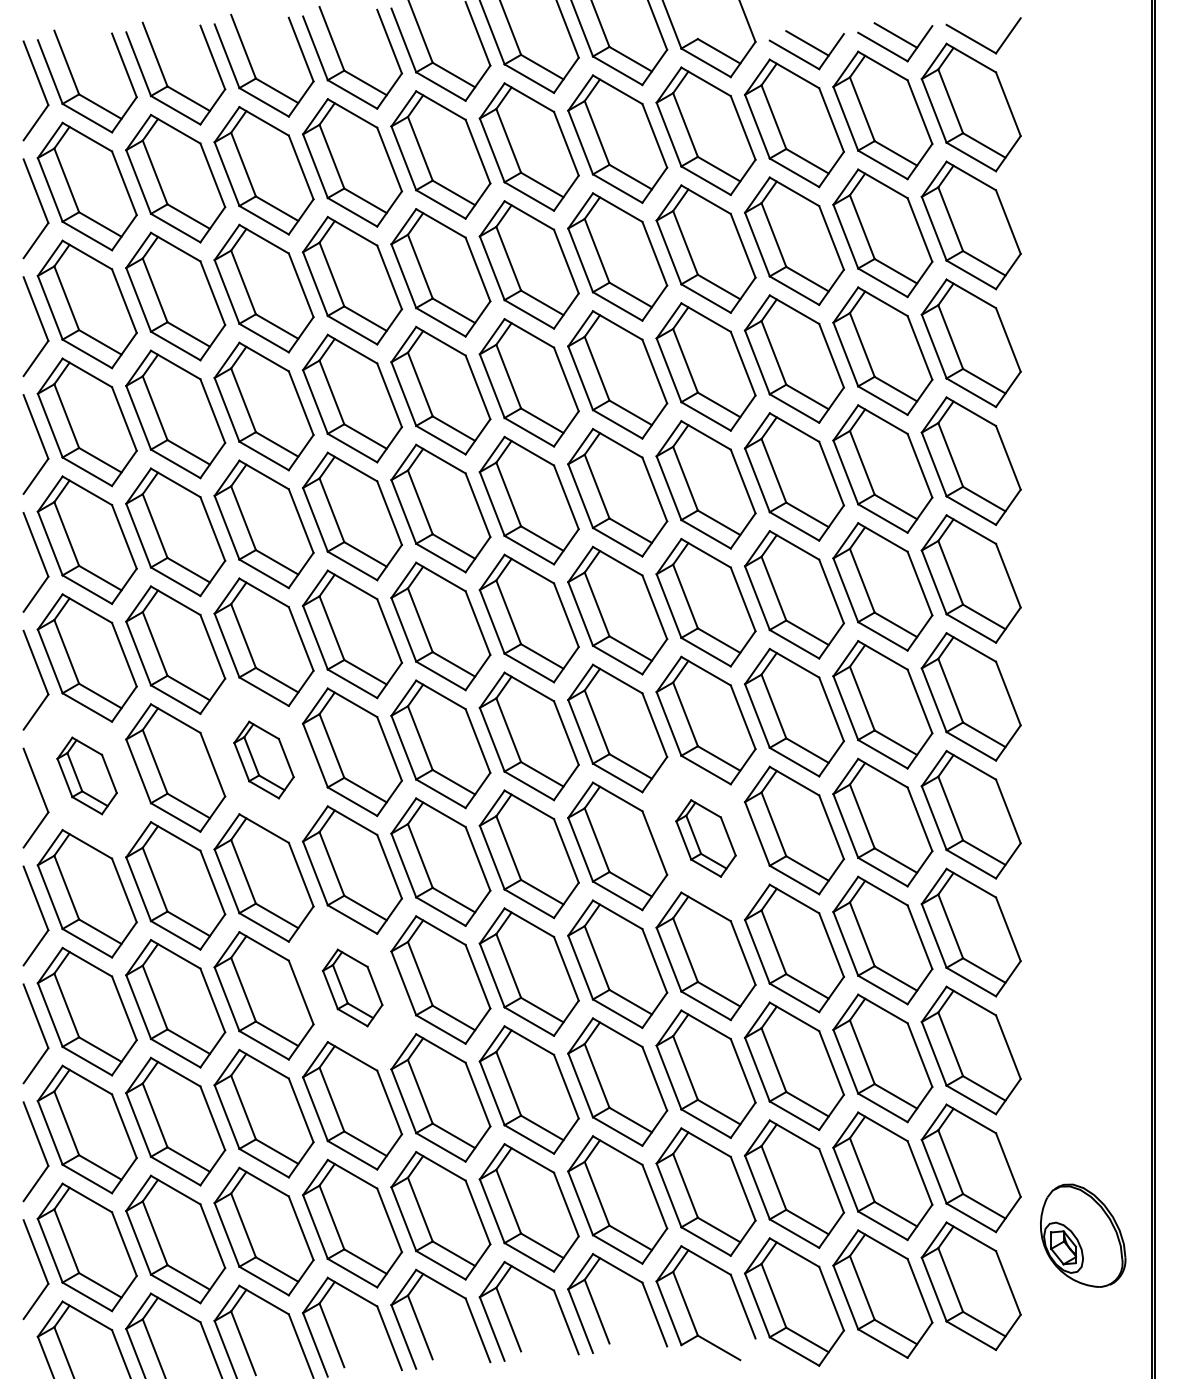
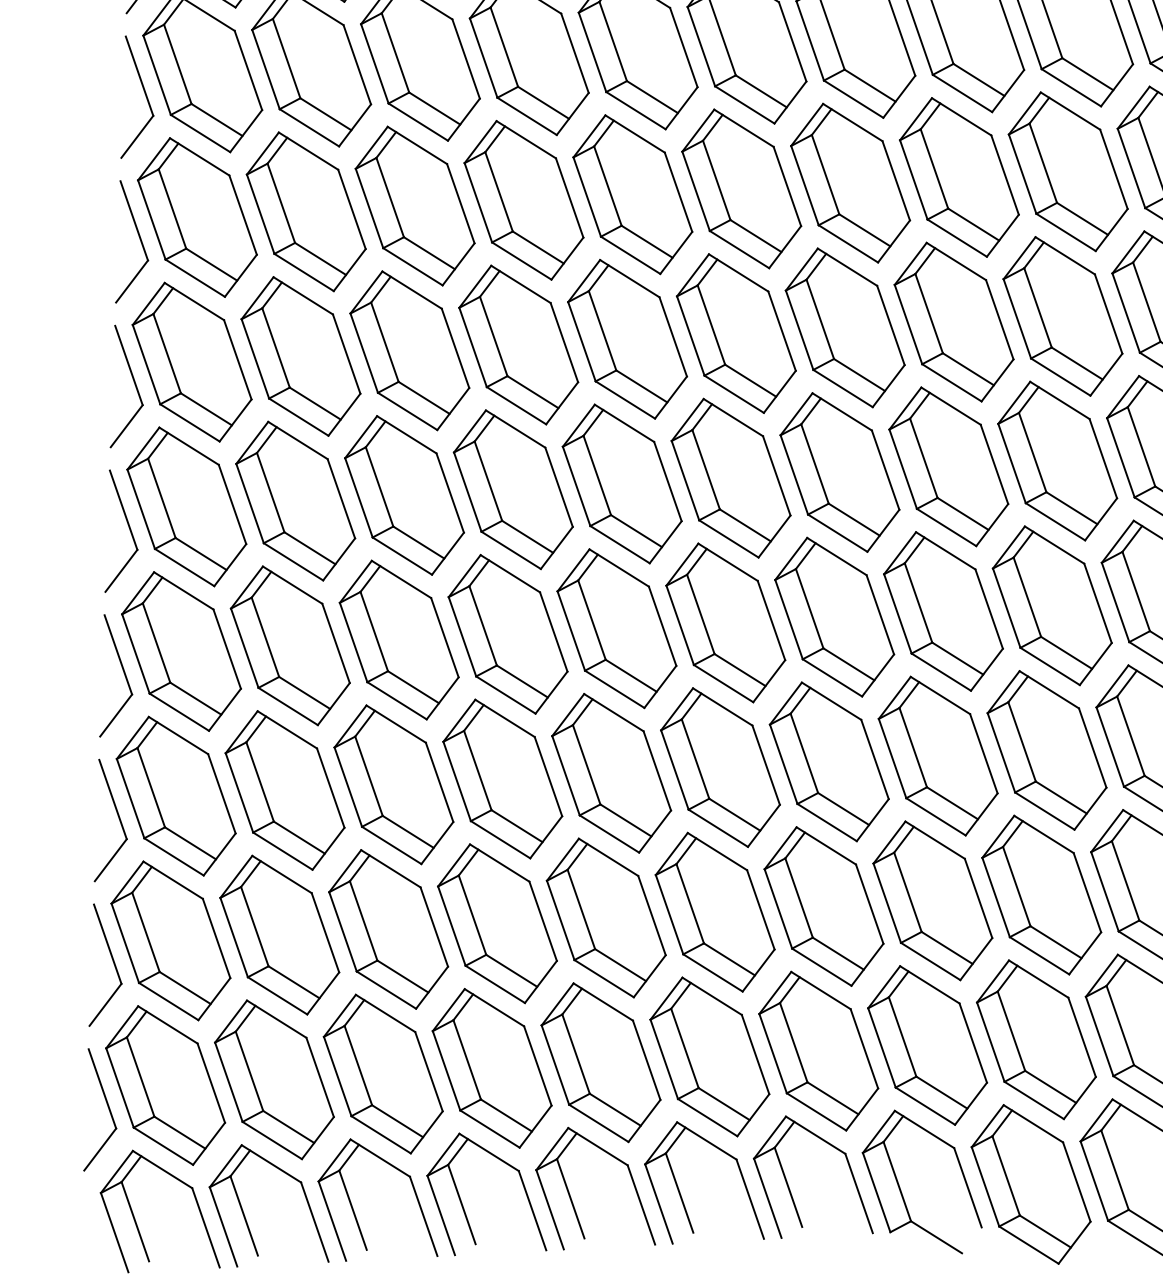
part: (263, 759) -> (403, 494), size x1.67
part: (86, 775) -> (185, 506), size x1.67
part: (705, 838) -> (942, 611), size x1.67
part: (352, 987) -> (502, 778), size x1.67

